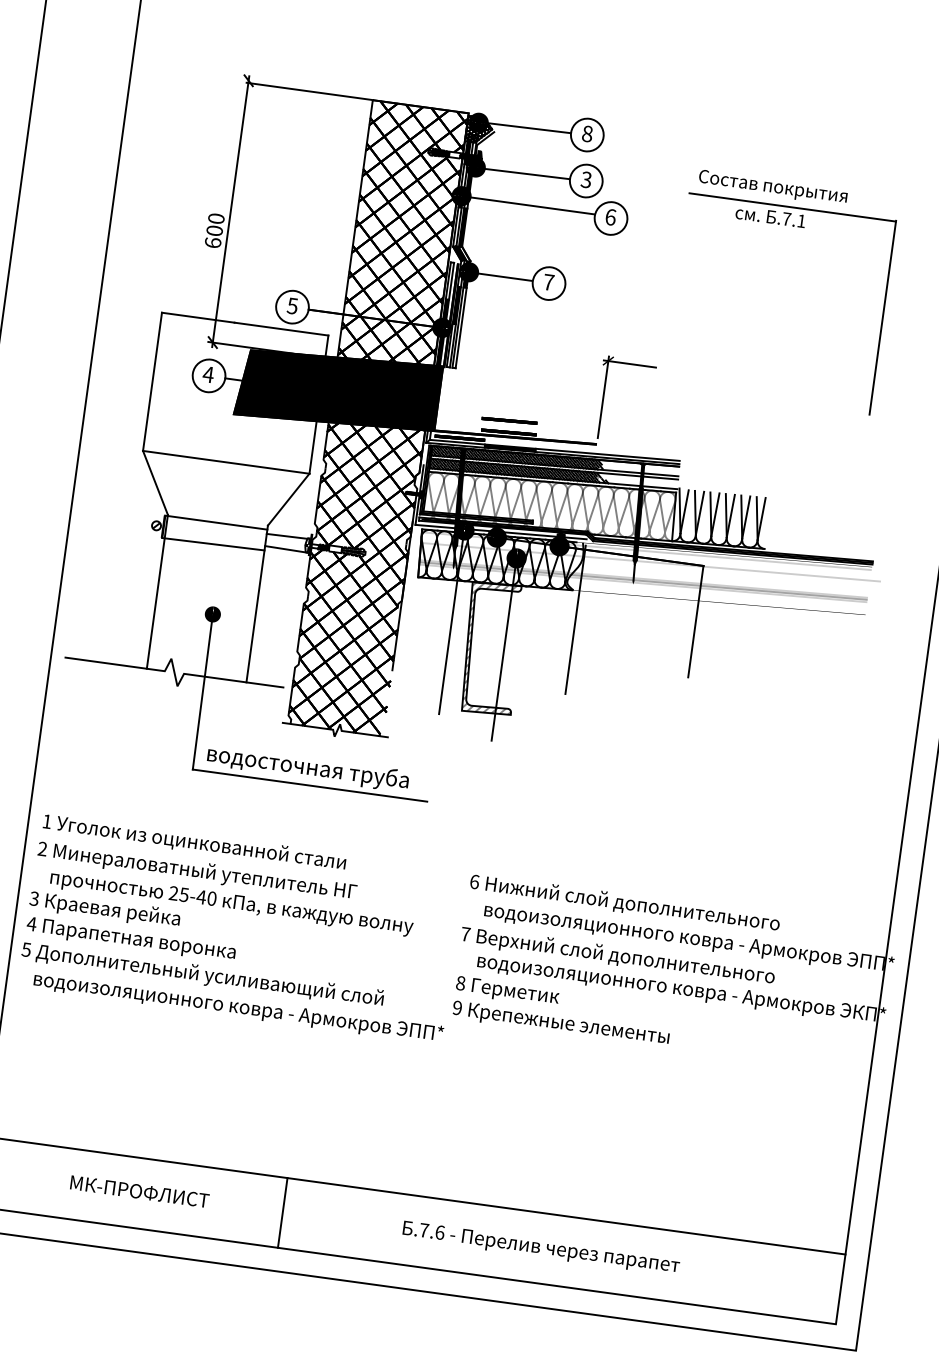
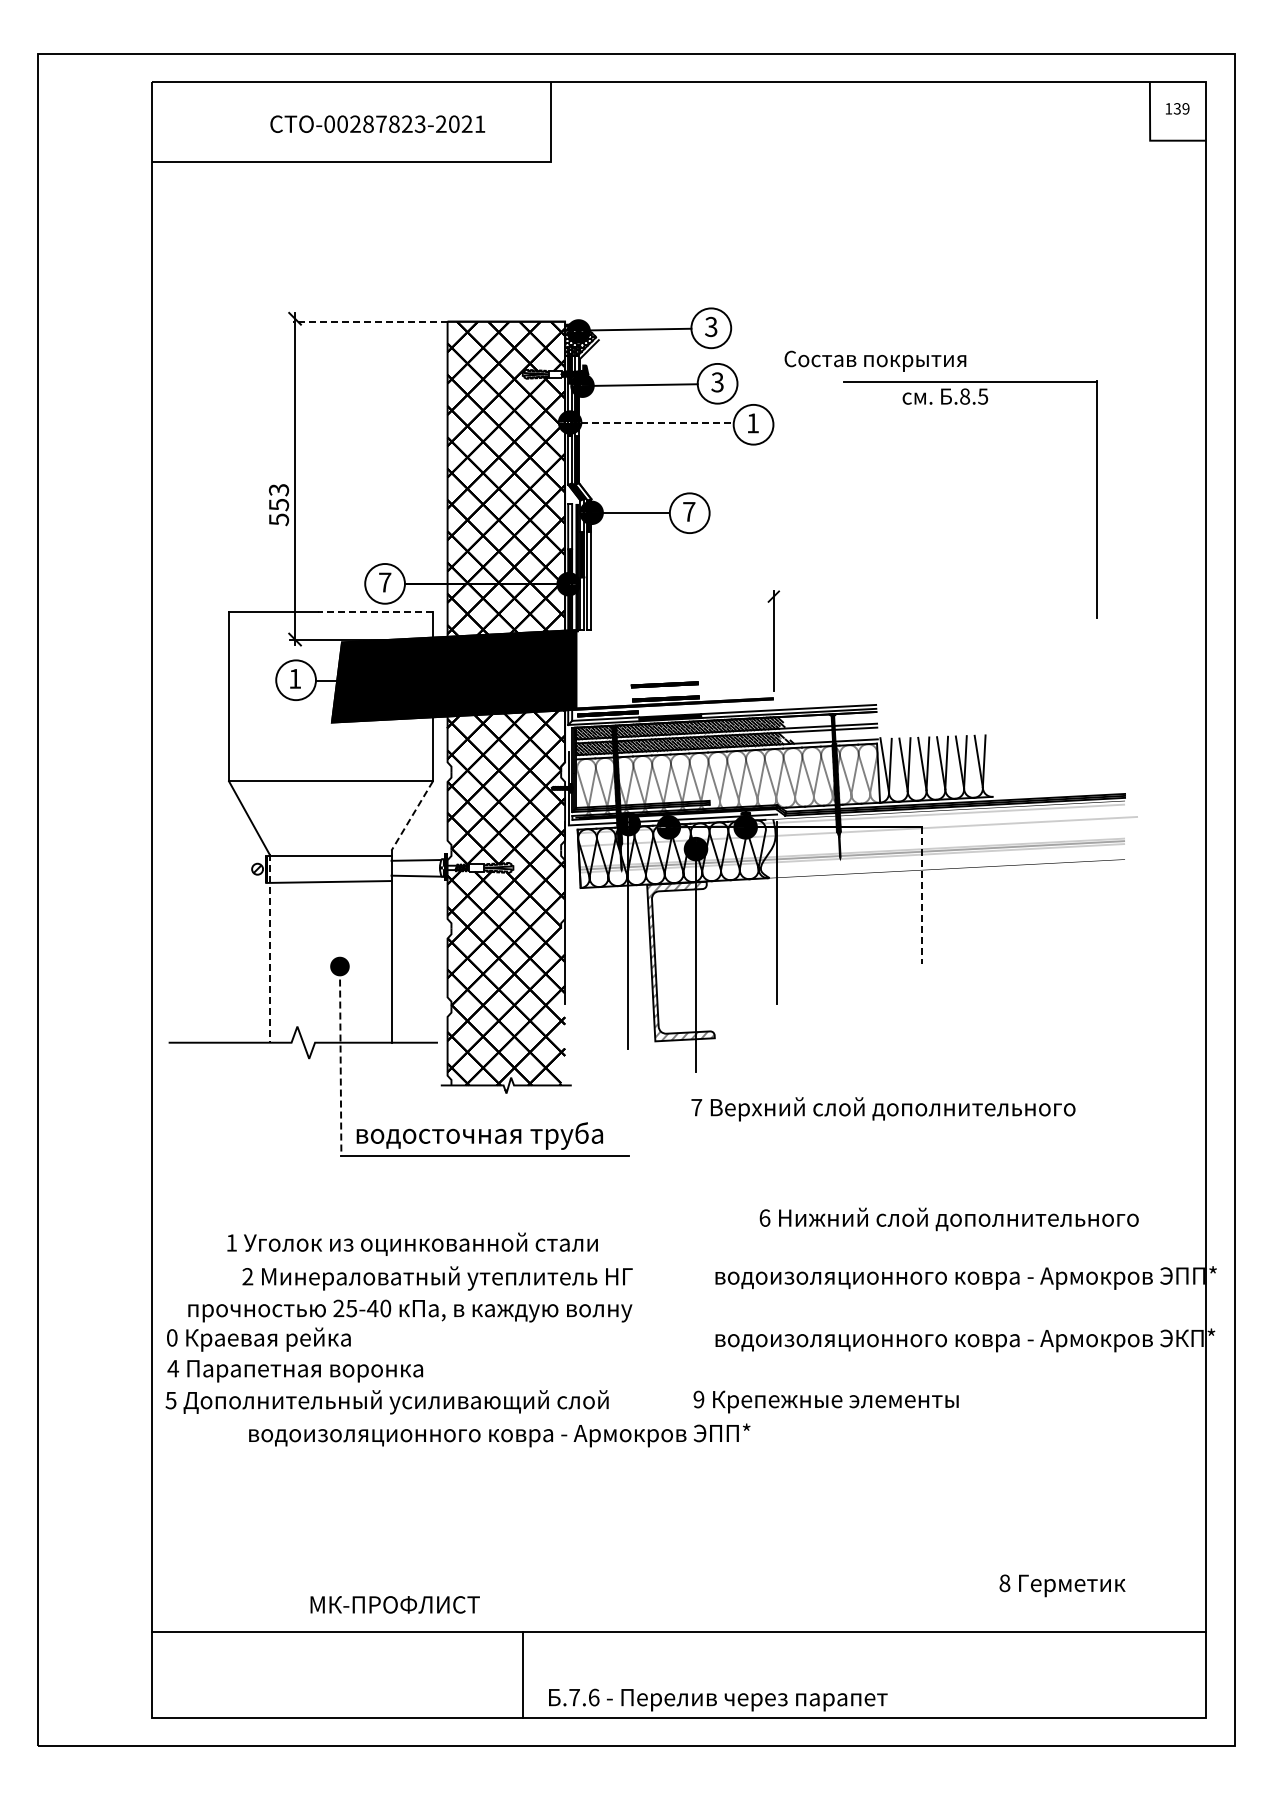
line: (309, 91) -> (369, 321), solid -> dashed
text: (587, 133) -> (711, 326), 8 -> 3
text: (773, 187) -> (875, 360), moved
line: (527, 205) -> (651, 422), solid -> dashed
text: (611, 217) -> (753, 423), 6 -> 1
text: (794, 220) -> (974, 396), .7.1 -> .8.5
text: (214, 231) -> (278, 505), 600 -> 553
text: (292, 305) -> (384, 582), 5 -> 7
line: (280, 329) -> (374, 612), solid -> dashed
line: (630, 363) -> (800, 596), removed
text: (207, 374) -> (294, 678), 4 -> 1
line: (288, 499) -> (411, 816), solid -> dashed
line: (157, 591) -> (269, 948), solid -> dashed
line: (695, 622) -> (921, 896), solid -> dashed
line: (202, 692) -> (340, 1062), solid -> dashed
text: (194, 842) -> (412, 1243), moved
text: (197, 871) -> (437, 1278), moved
text: (33, 898) -> (171, 1337), 3 -> 0
text: (624, 903) -> (948, 1219), moved
text: (617, 956) -> (883, 1109), moved
text: (507, 991) -> (1062, 1585), moved
text: (238, 1007) -> (499, 1435), moved
text: (139, 1191) -> (394, 1604), moved
text: (541, 1248) -> (718, 1699), moved

